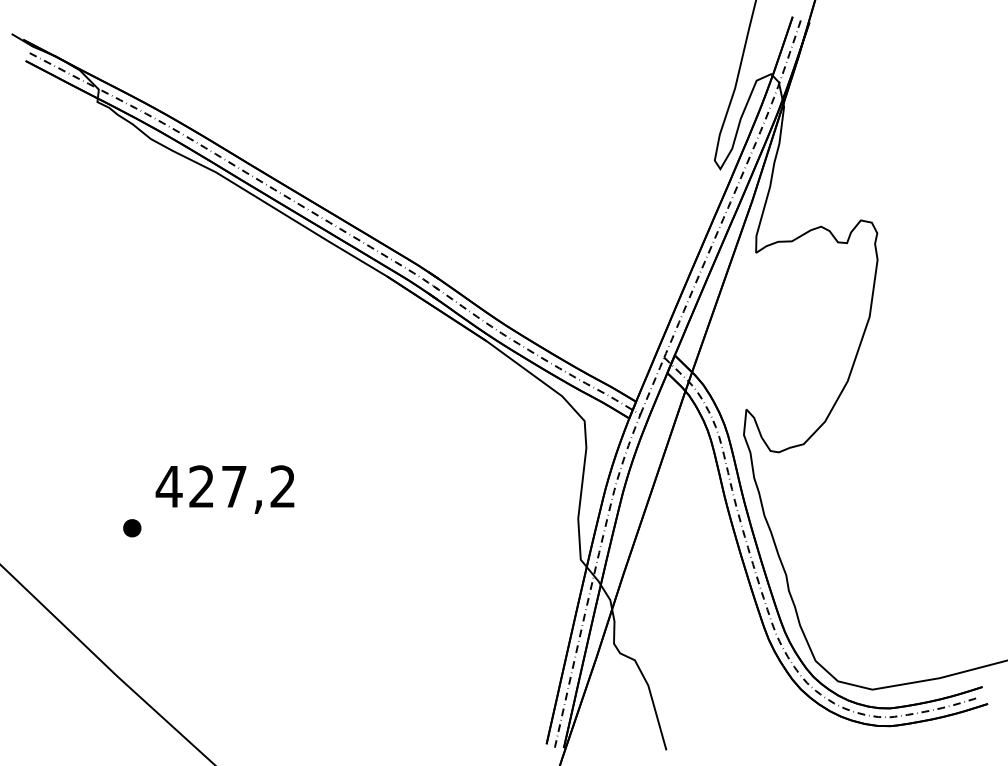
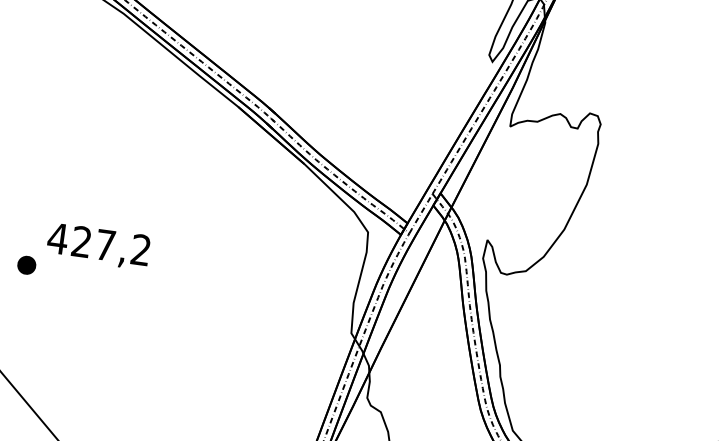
part: (132, 528) -> (26, 265), size x1.4

